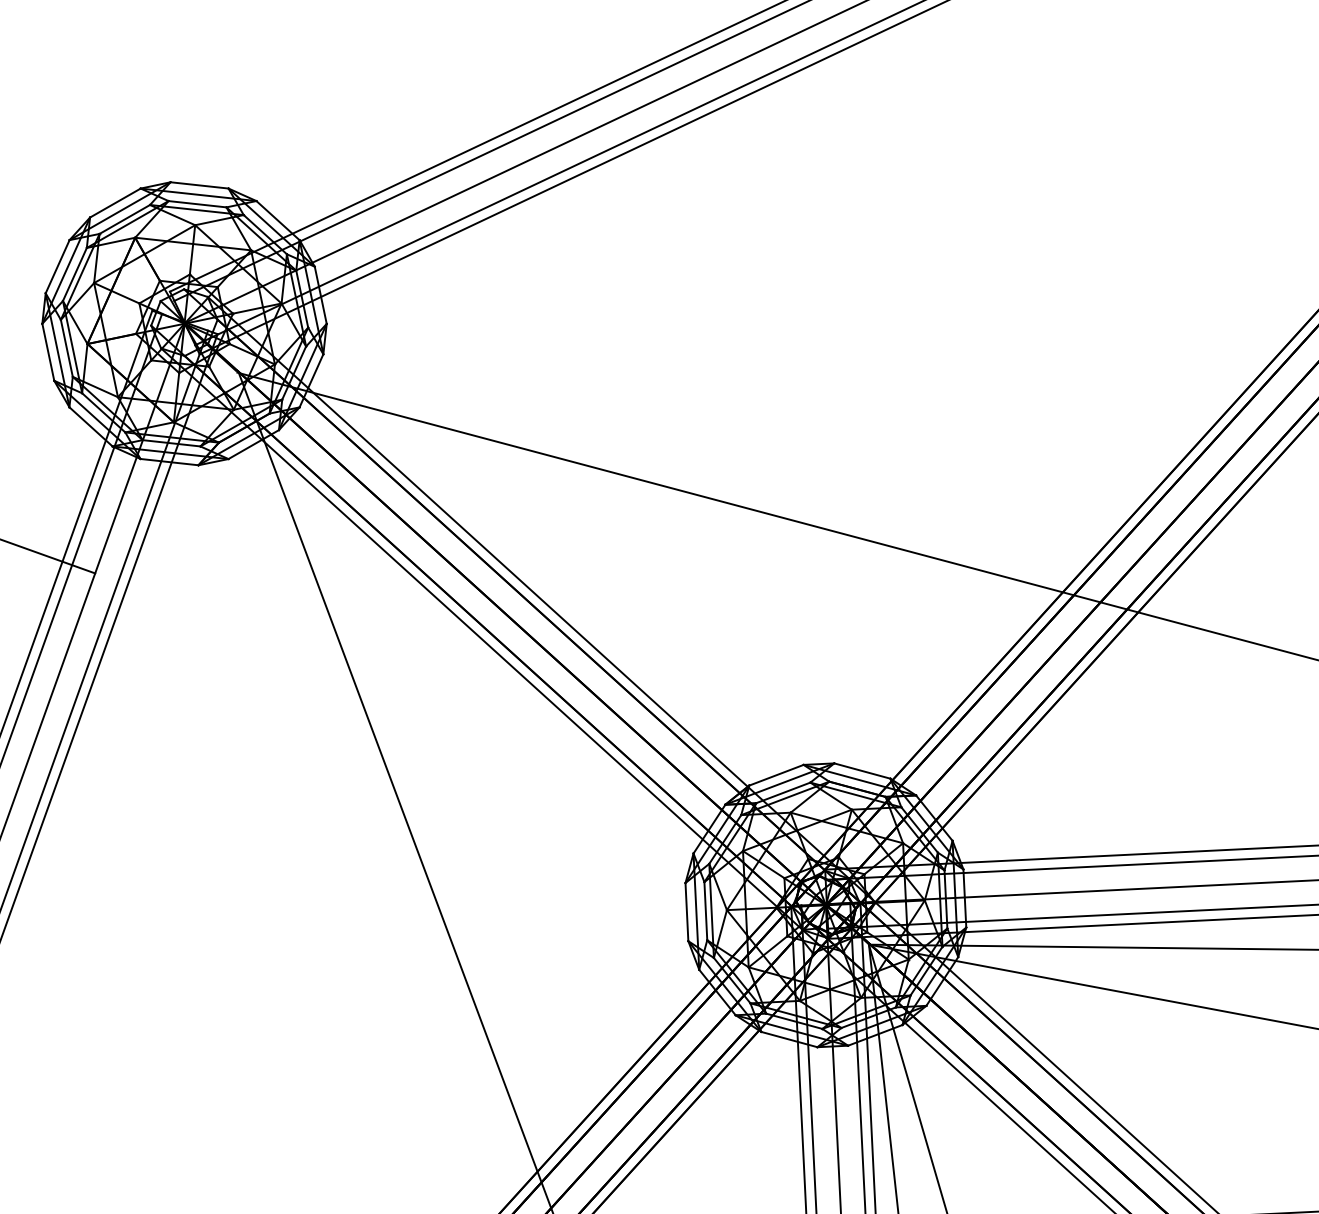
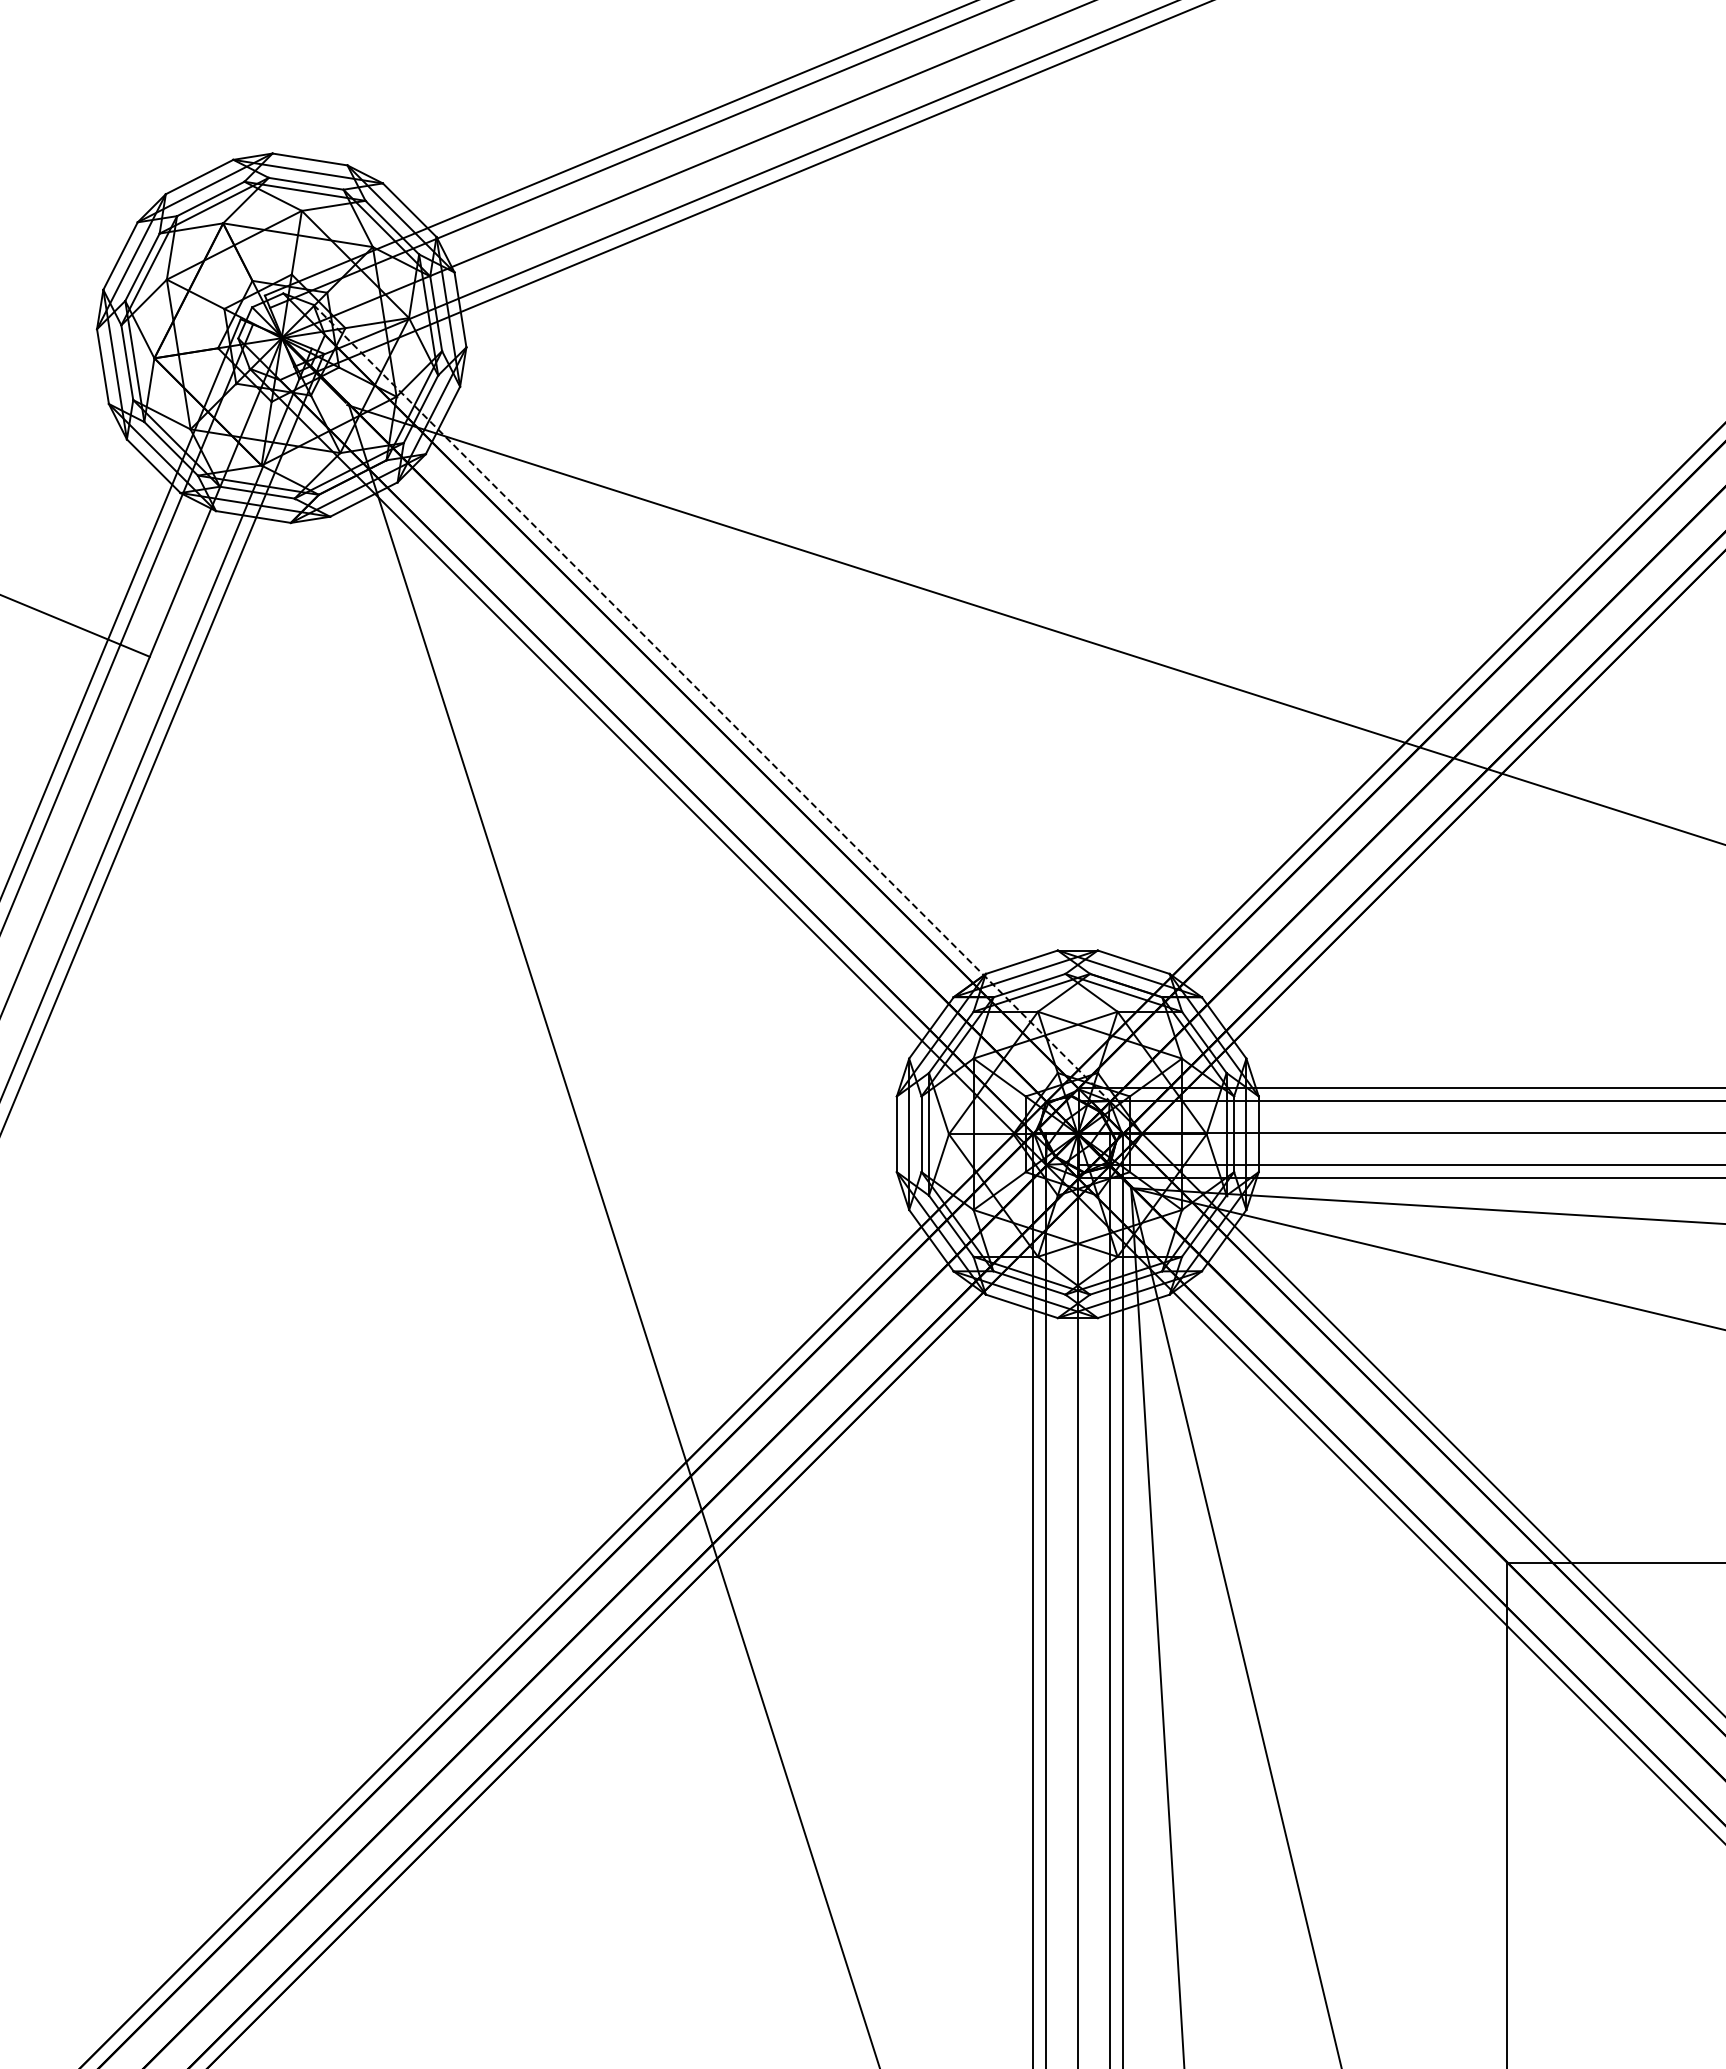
line: (528, 588) -> (711, 703), solid -> dashed

